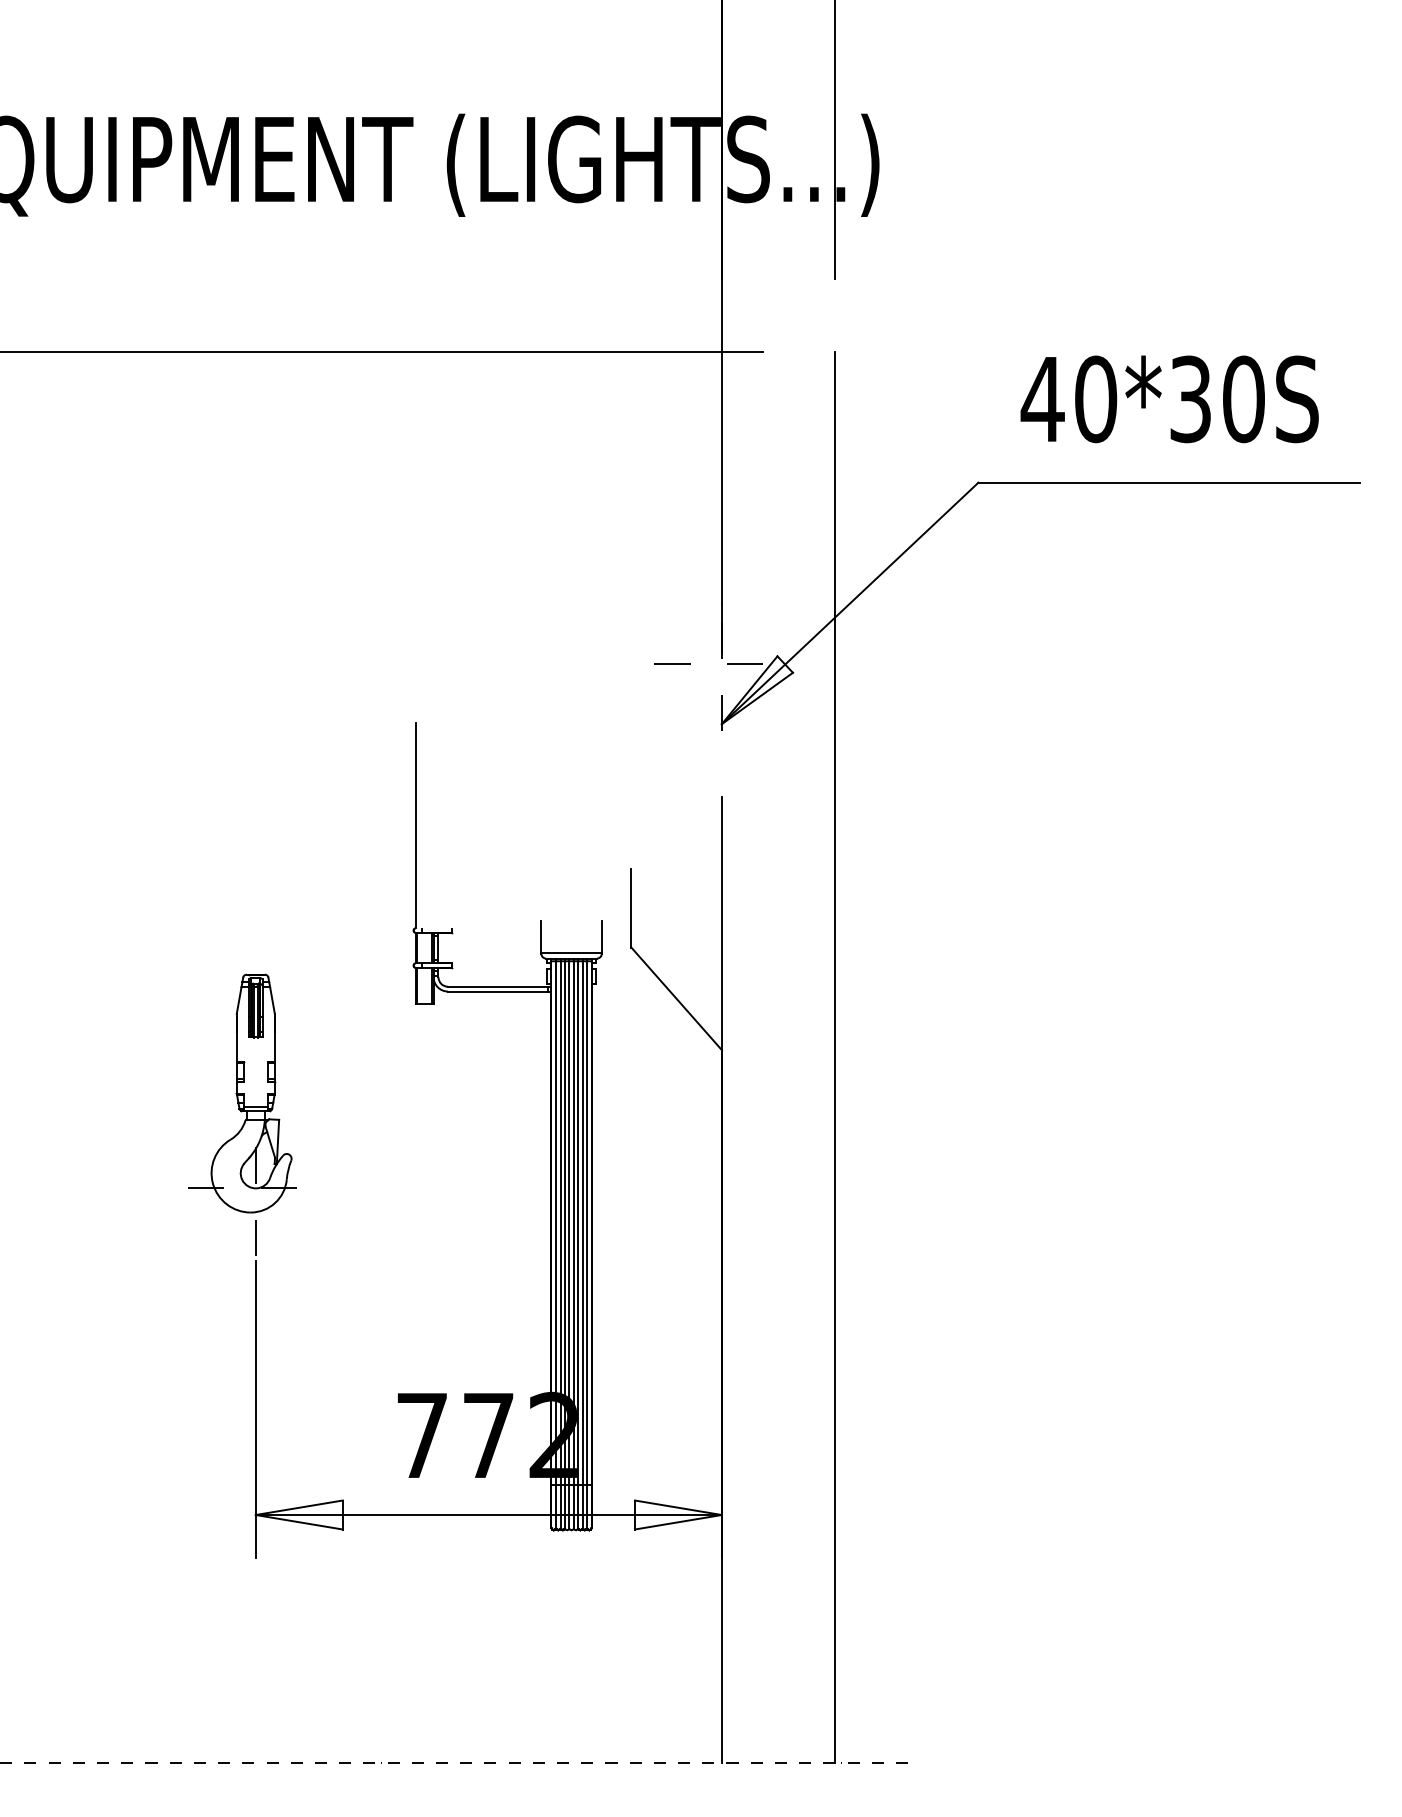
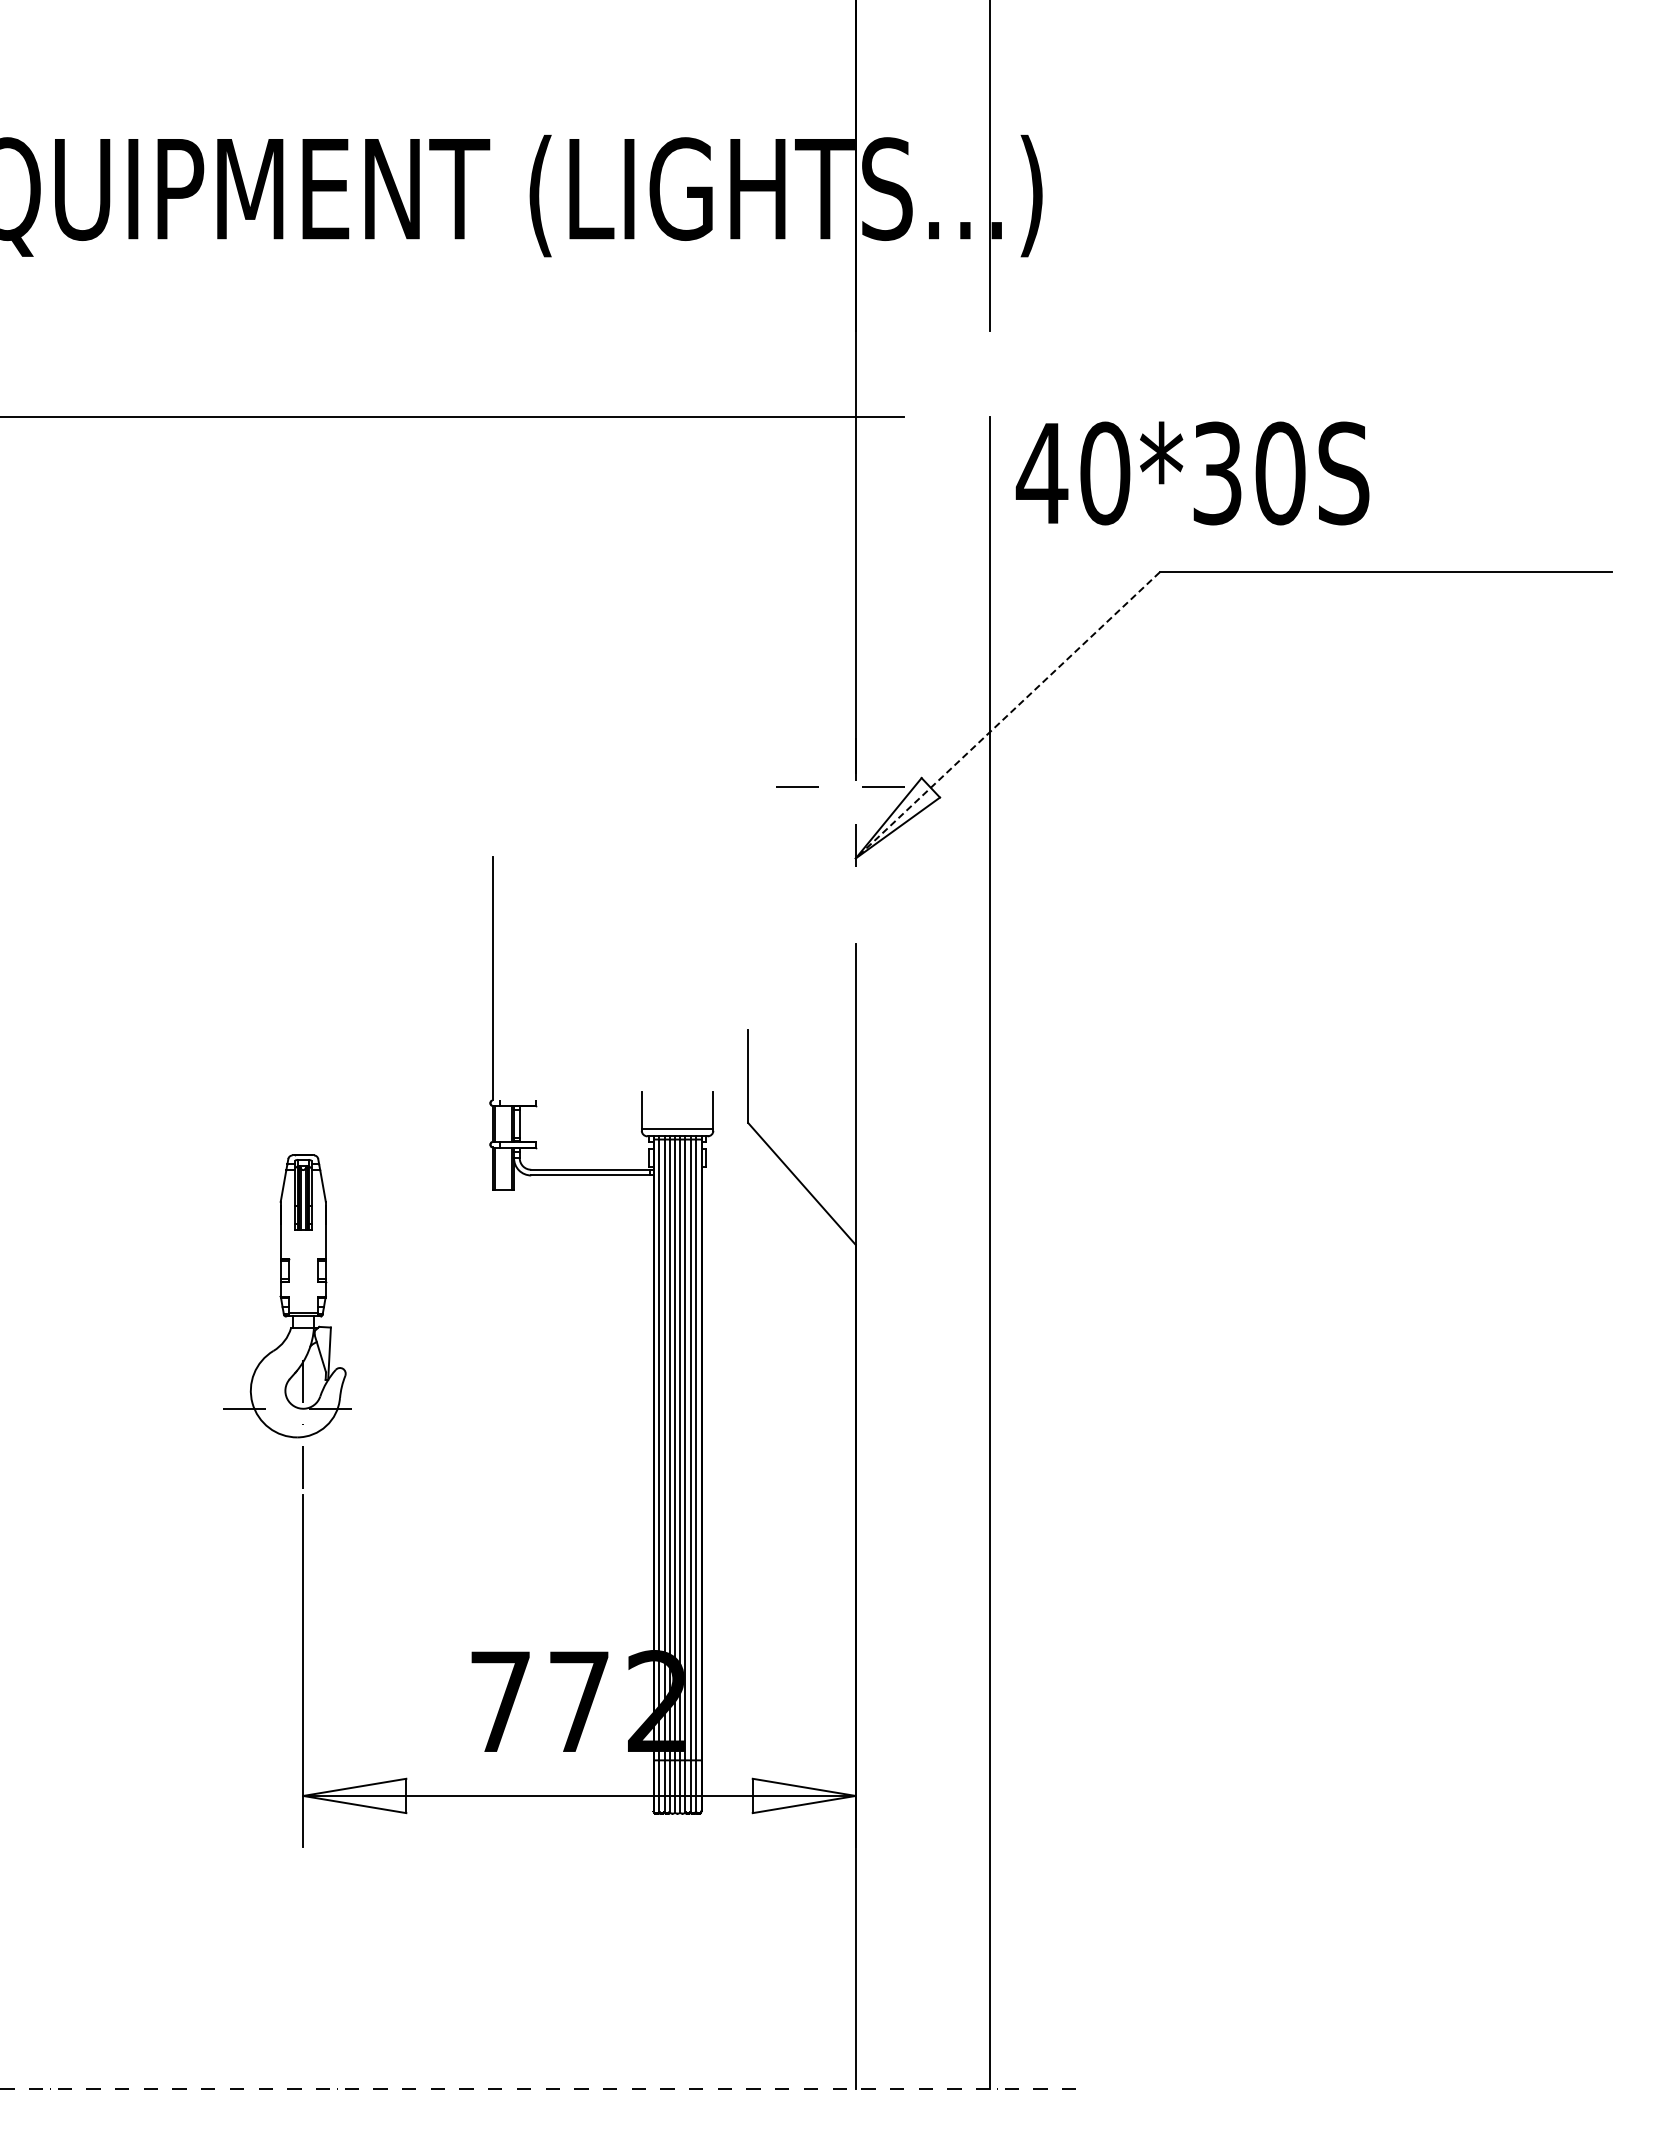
text: (1169, 399) -> (1192, 473), moved
line: (849, 603) -> (1007, 715), solid -> dashed

